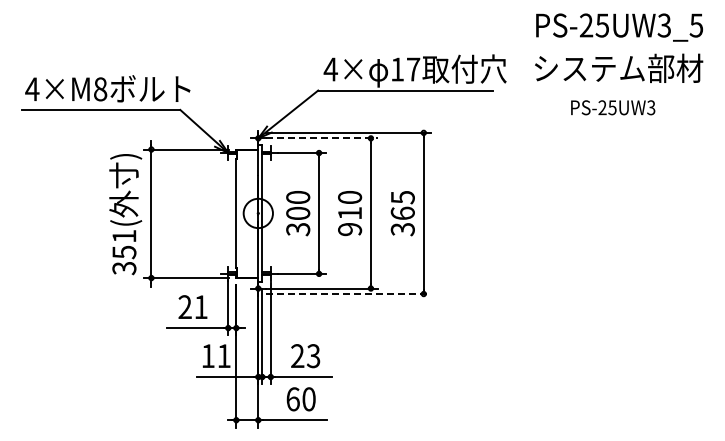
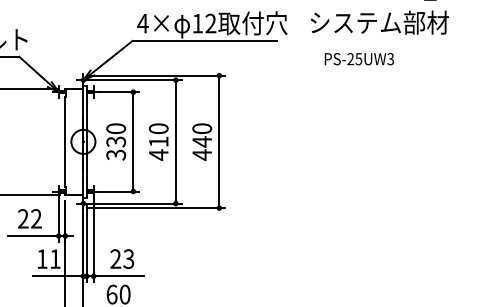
text: (413, 69) -> (210, 23), 17 -> 12
text: (613, 107) -> (359, 58), moved
line: (322, 138) -> (136, 80), dashed -> solid
text: (298, 213) -> (116, 141), 300 -> 330
text: (402, 213) -> (201, 141), 365 -> 440
text: (350, 229) -> (159, 155), 910 -> 410
line: (348, 294) -> (157, 208), dashed -> solid
text: (200, 306) -> (35, 218), 21 -> 22

